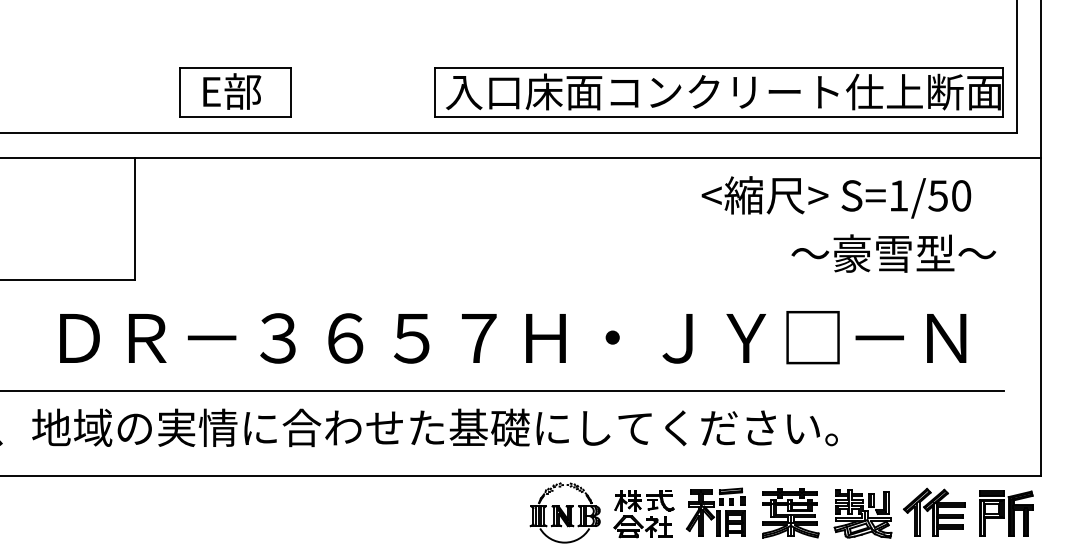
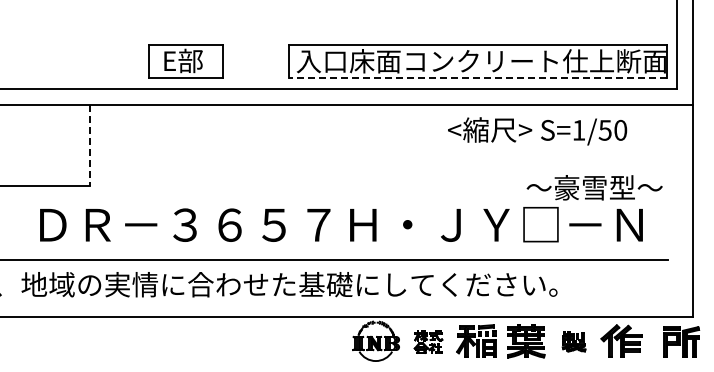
part: (235, 92) -> (185, 61), moved
line: (717, 116) -> (477, 77), solid -> dashed
text: (836, 197) -> (537, 131), moved
line: (135, 218) -> (90, 145), solid -> dashed
text: (893, 253) -> (594, 187), moved
part: (861, 513) -> (573, 341), size x0.6
part: (1006, 513) -> (681, 341), moved
part: (643, 514) -> (428, 342), size x0.7

